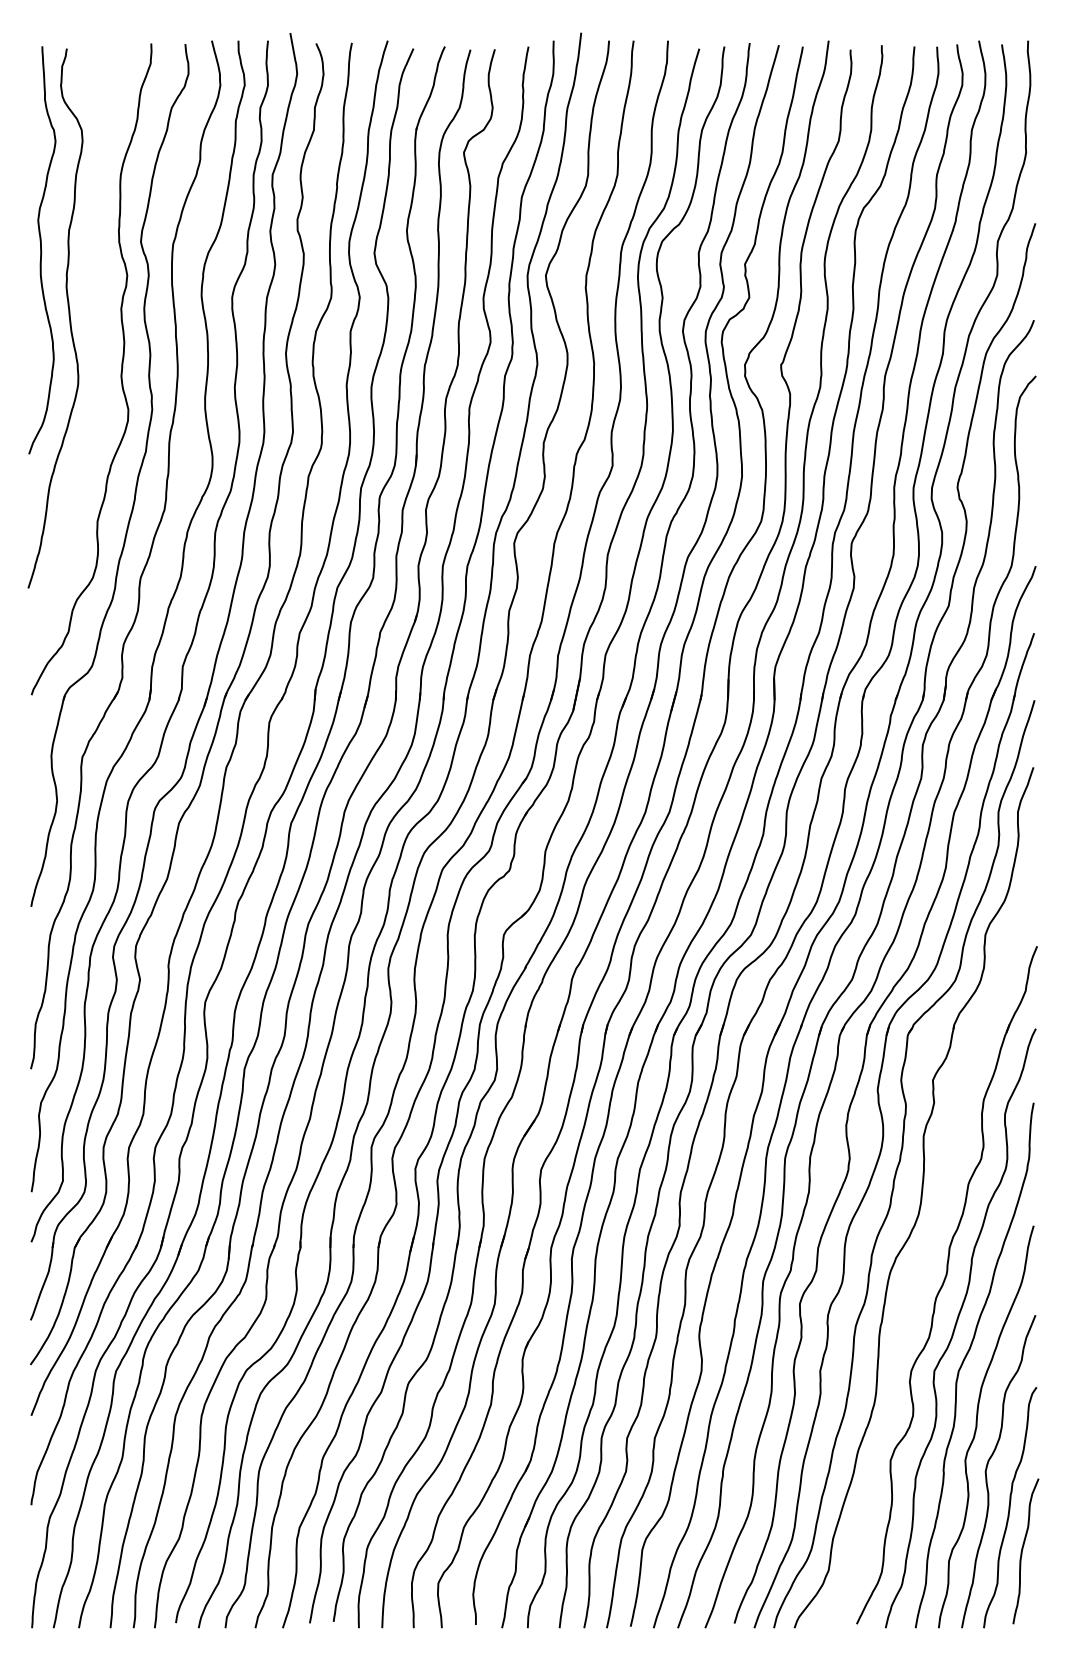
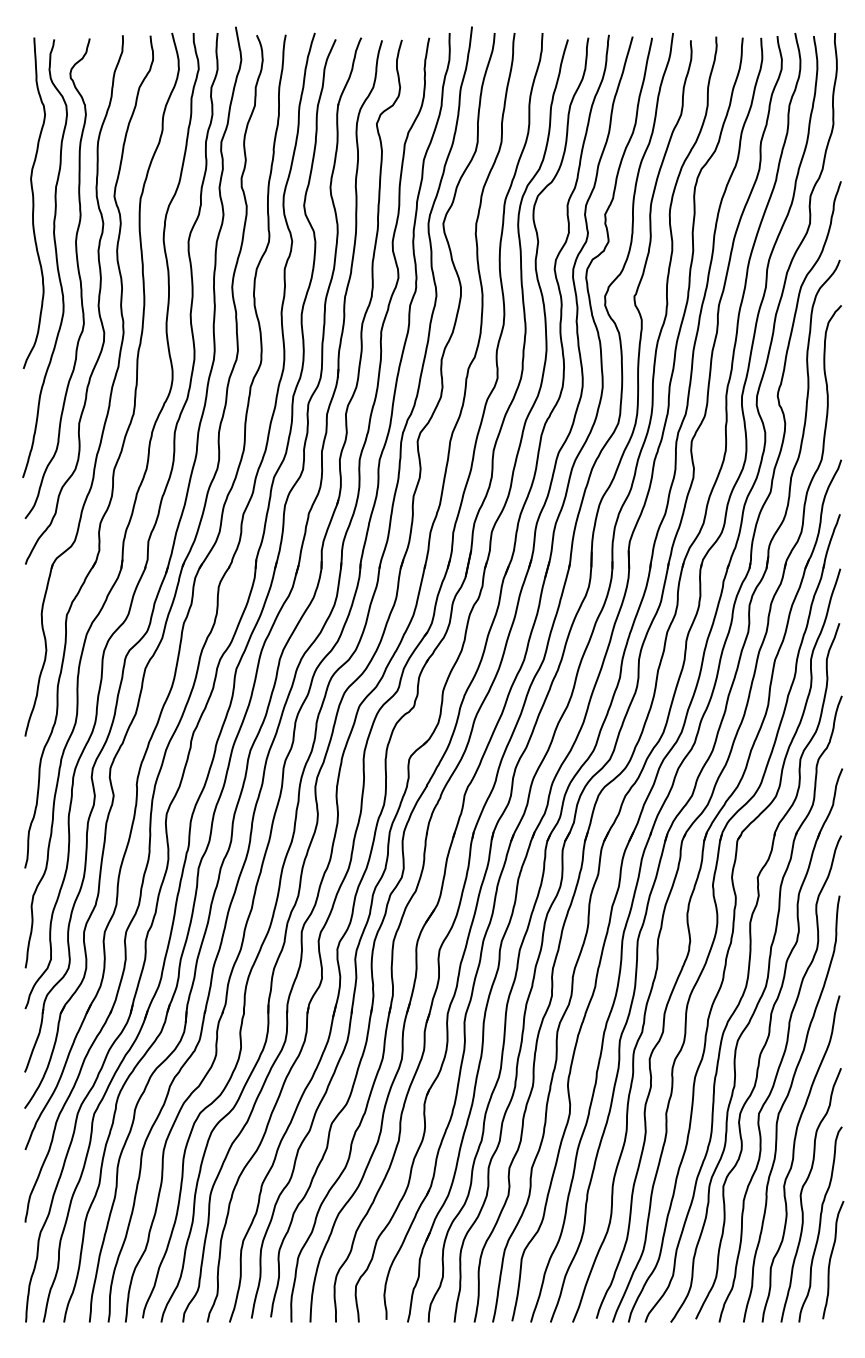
curve: (96, 338) -> (78, 274), added
part: (931, 1242) -> (756, 1009), added

